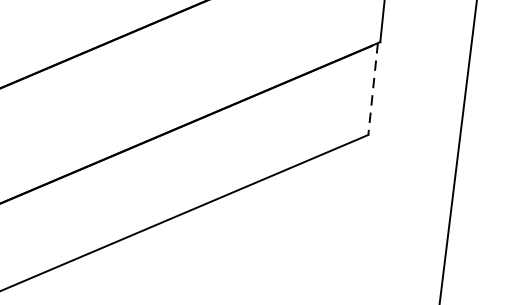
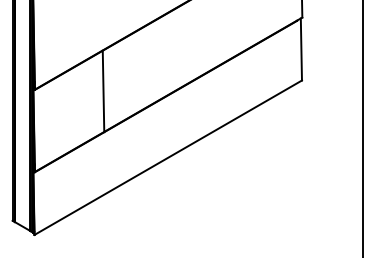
line: (373, 89) -> (301, 49), dashed -> solid
line: (73, 115) -> (103, 91), added

